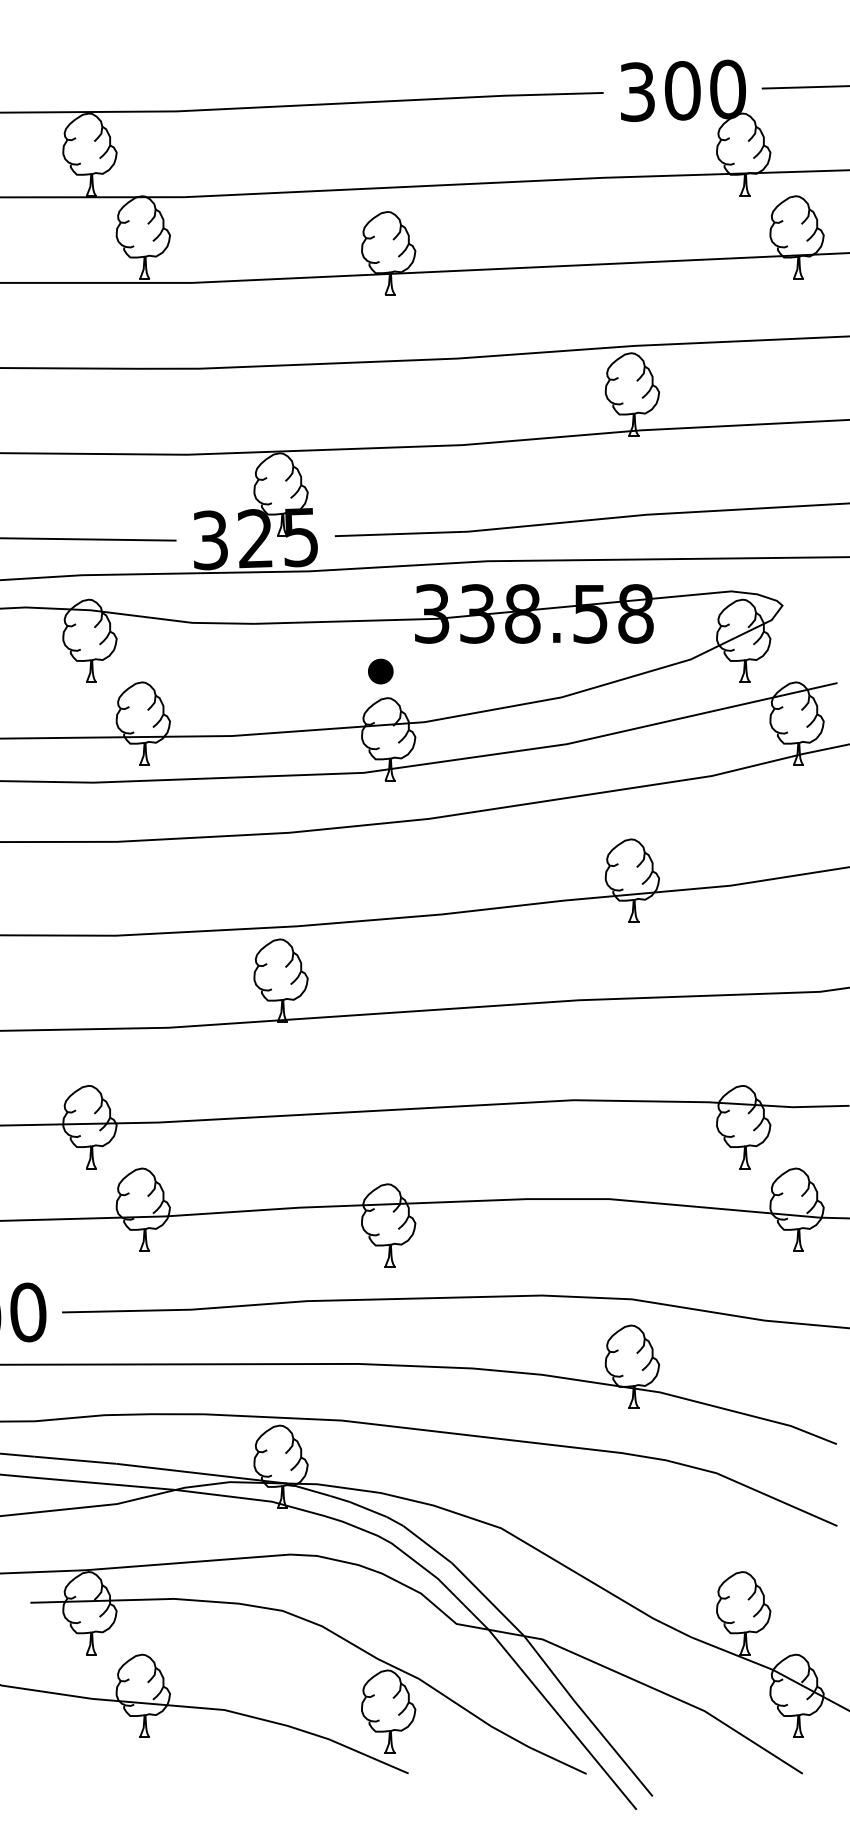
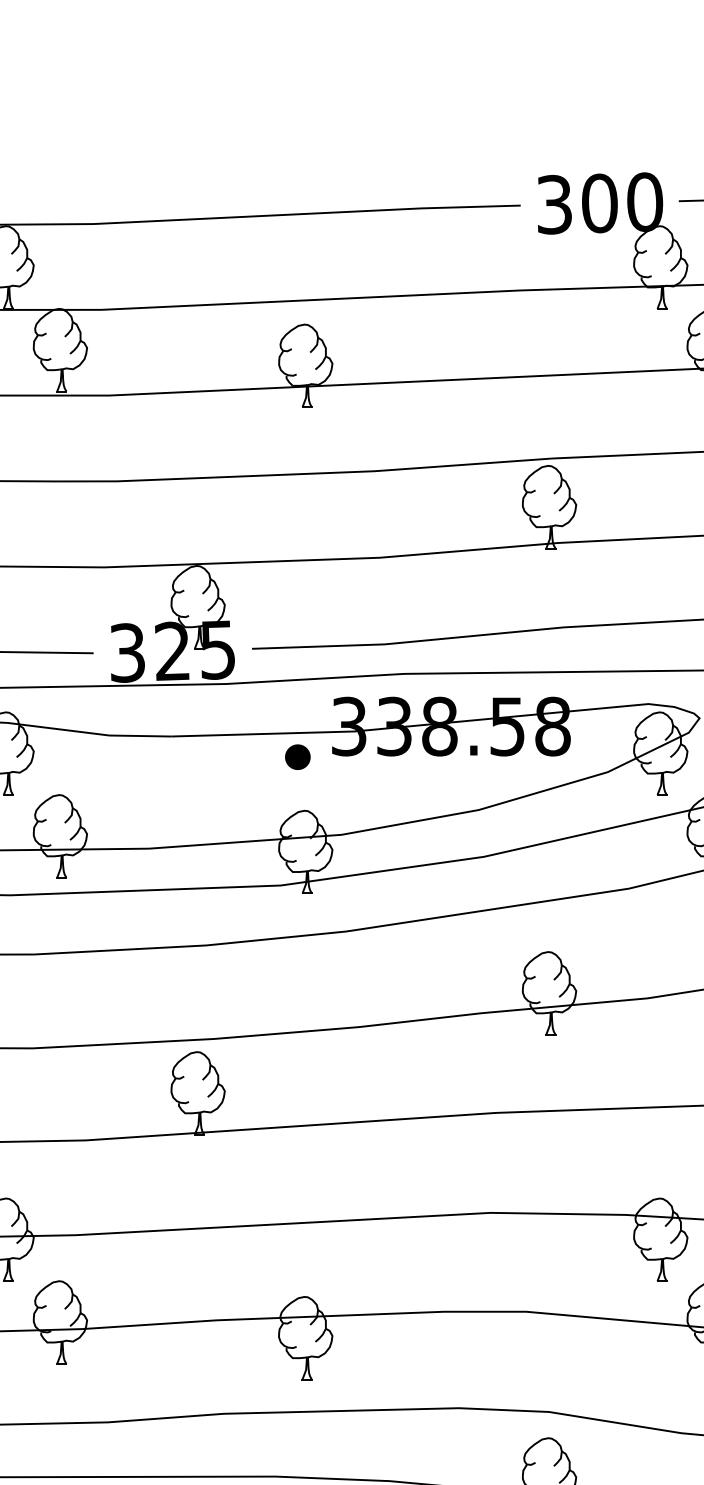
part: (380, 671) -> (297, 757), moved

